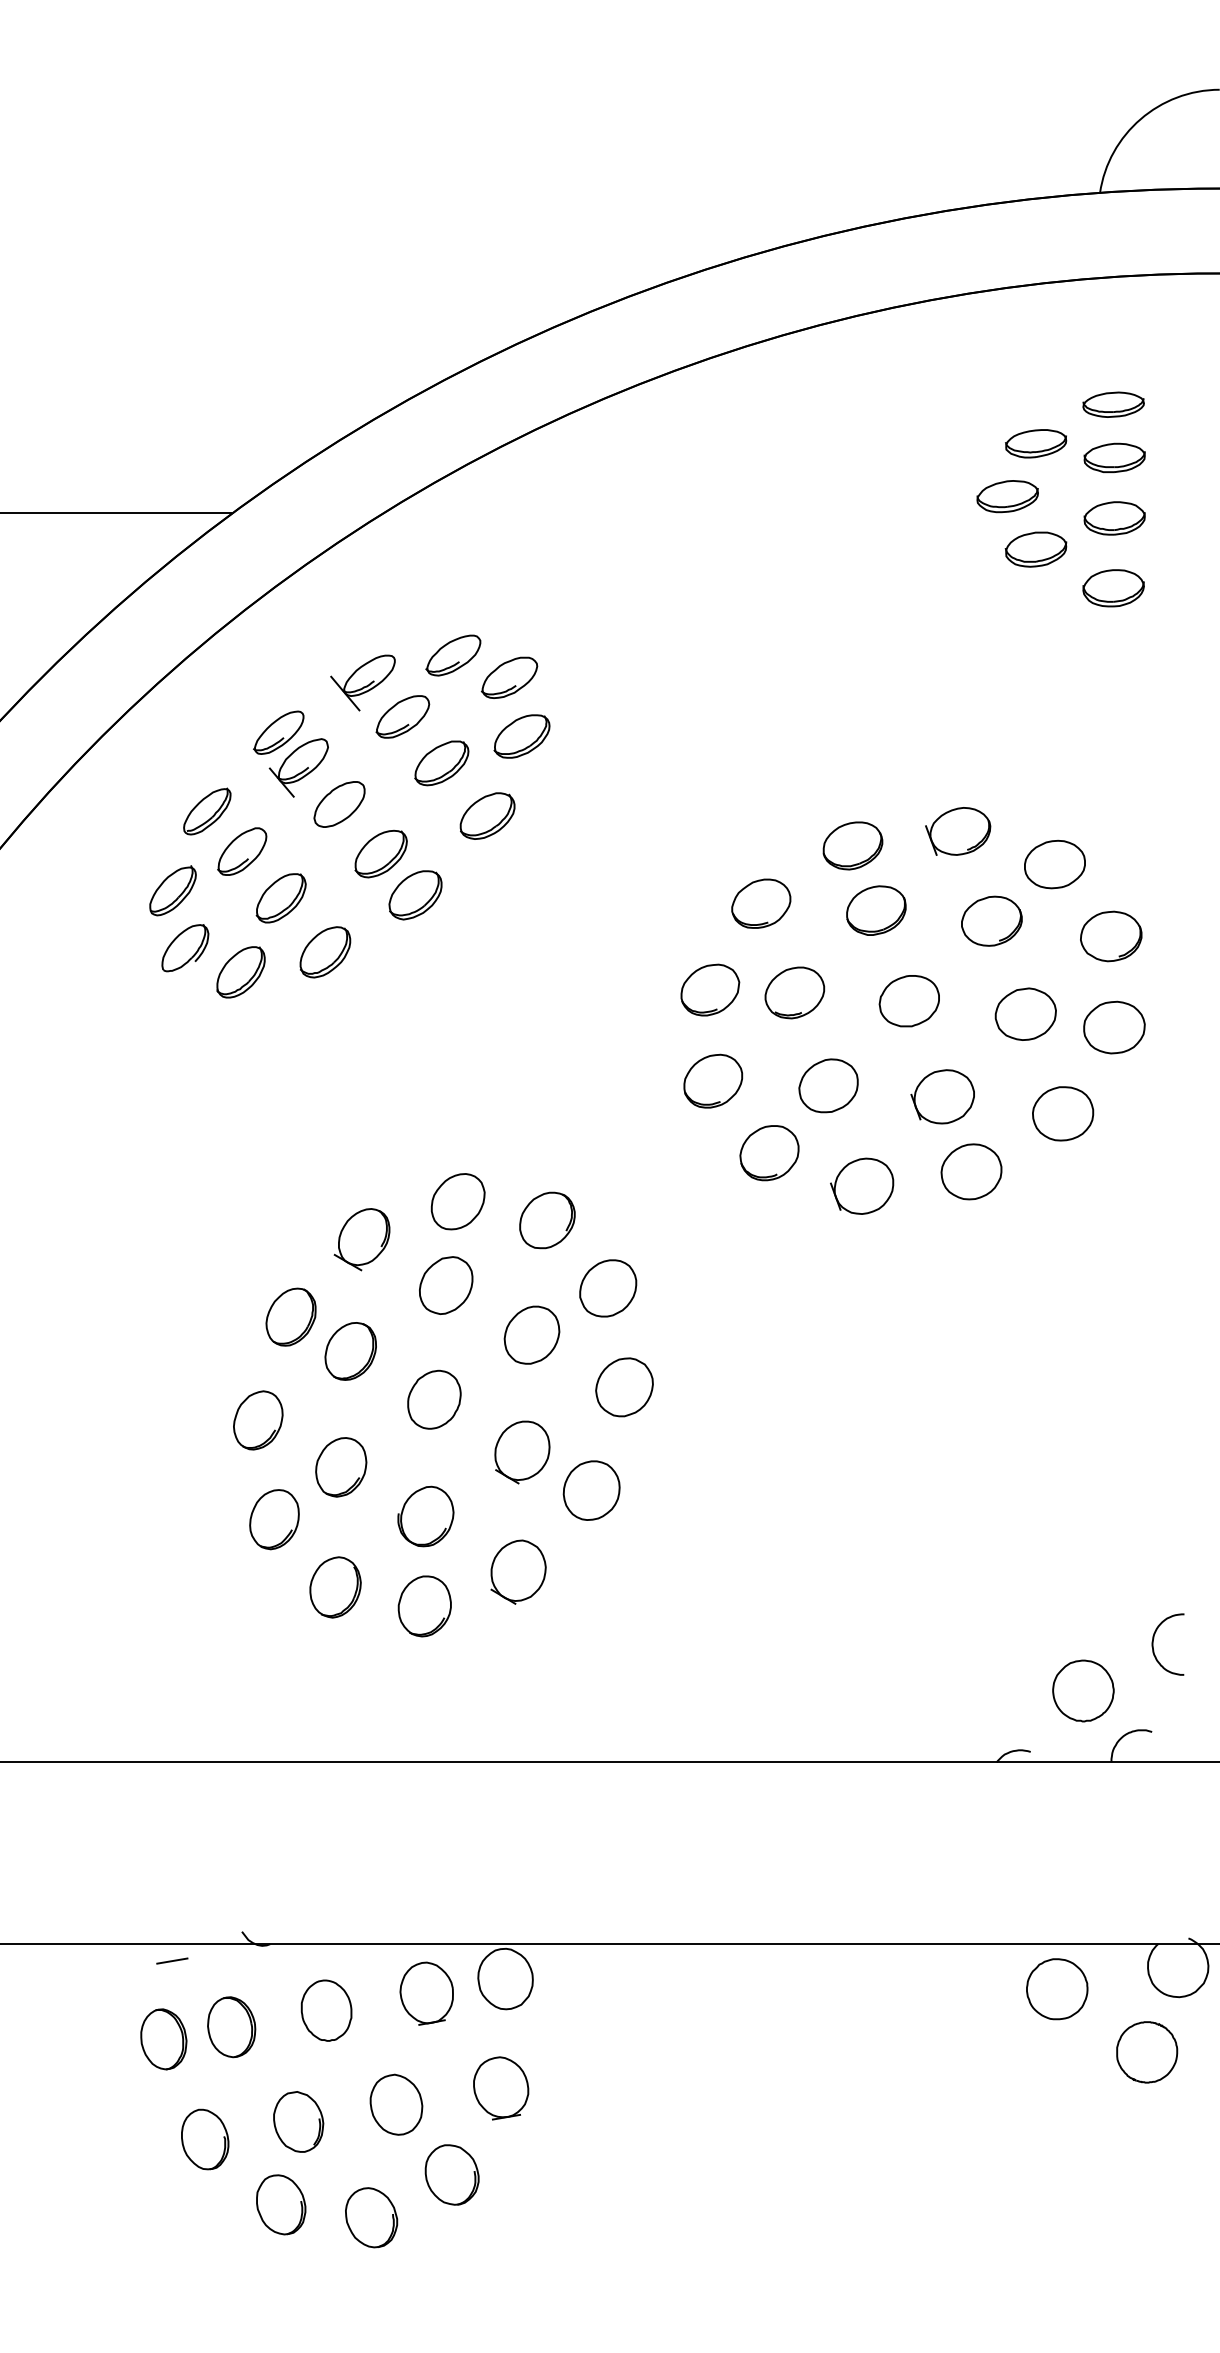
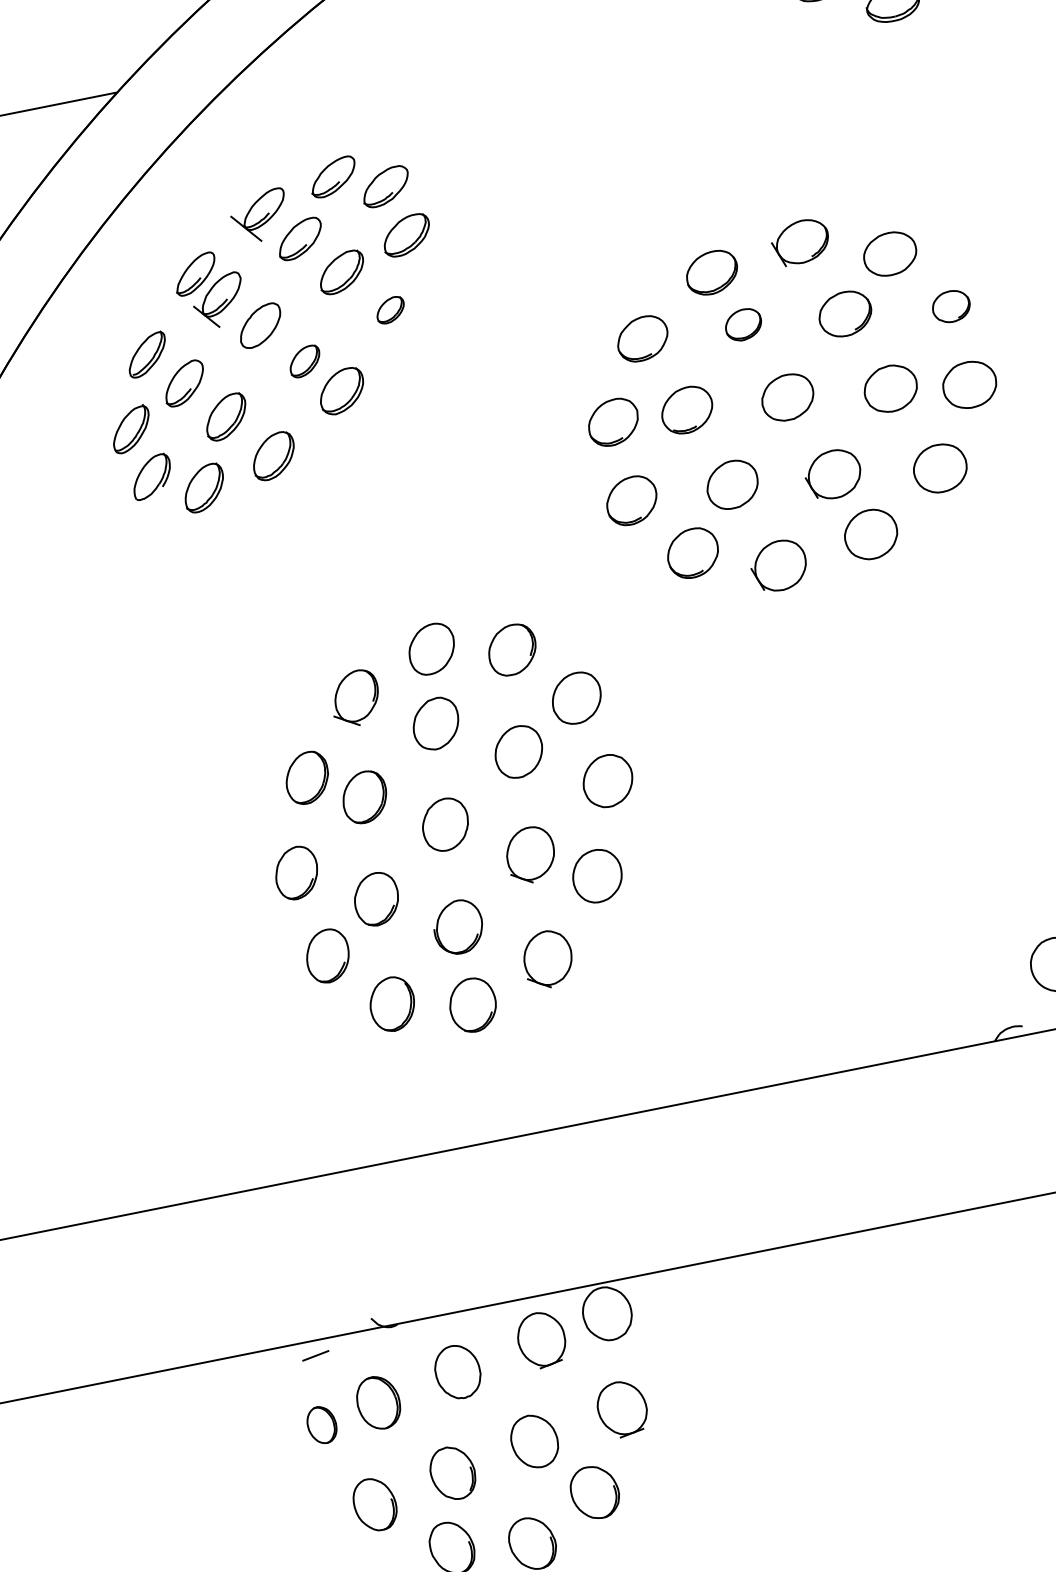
part: (487, 815) -> (390, 309), size x0.6
part: (380, 853) -> (304, 361), size x0.7
part: (876, 910) -> (743, 324), size x0.7
part: (1111, 936) -> (951, 306), size x0.7
part: (163, 2039) -> (321, 1425), size x0.7

